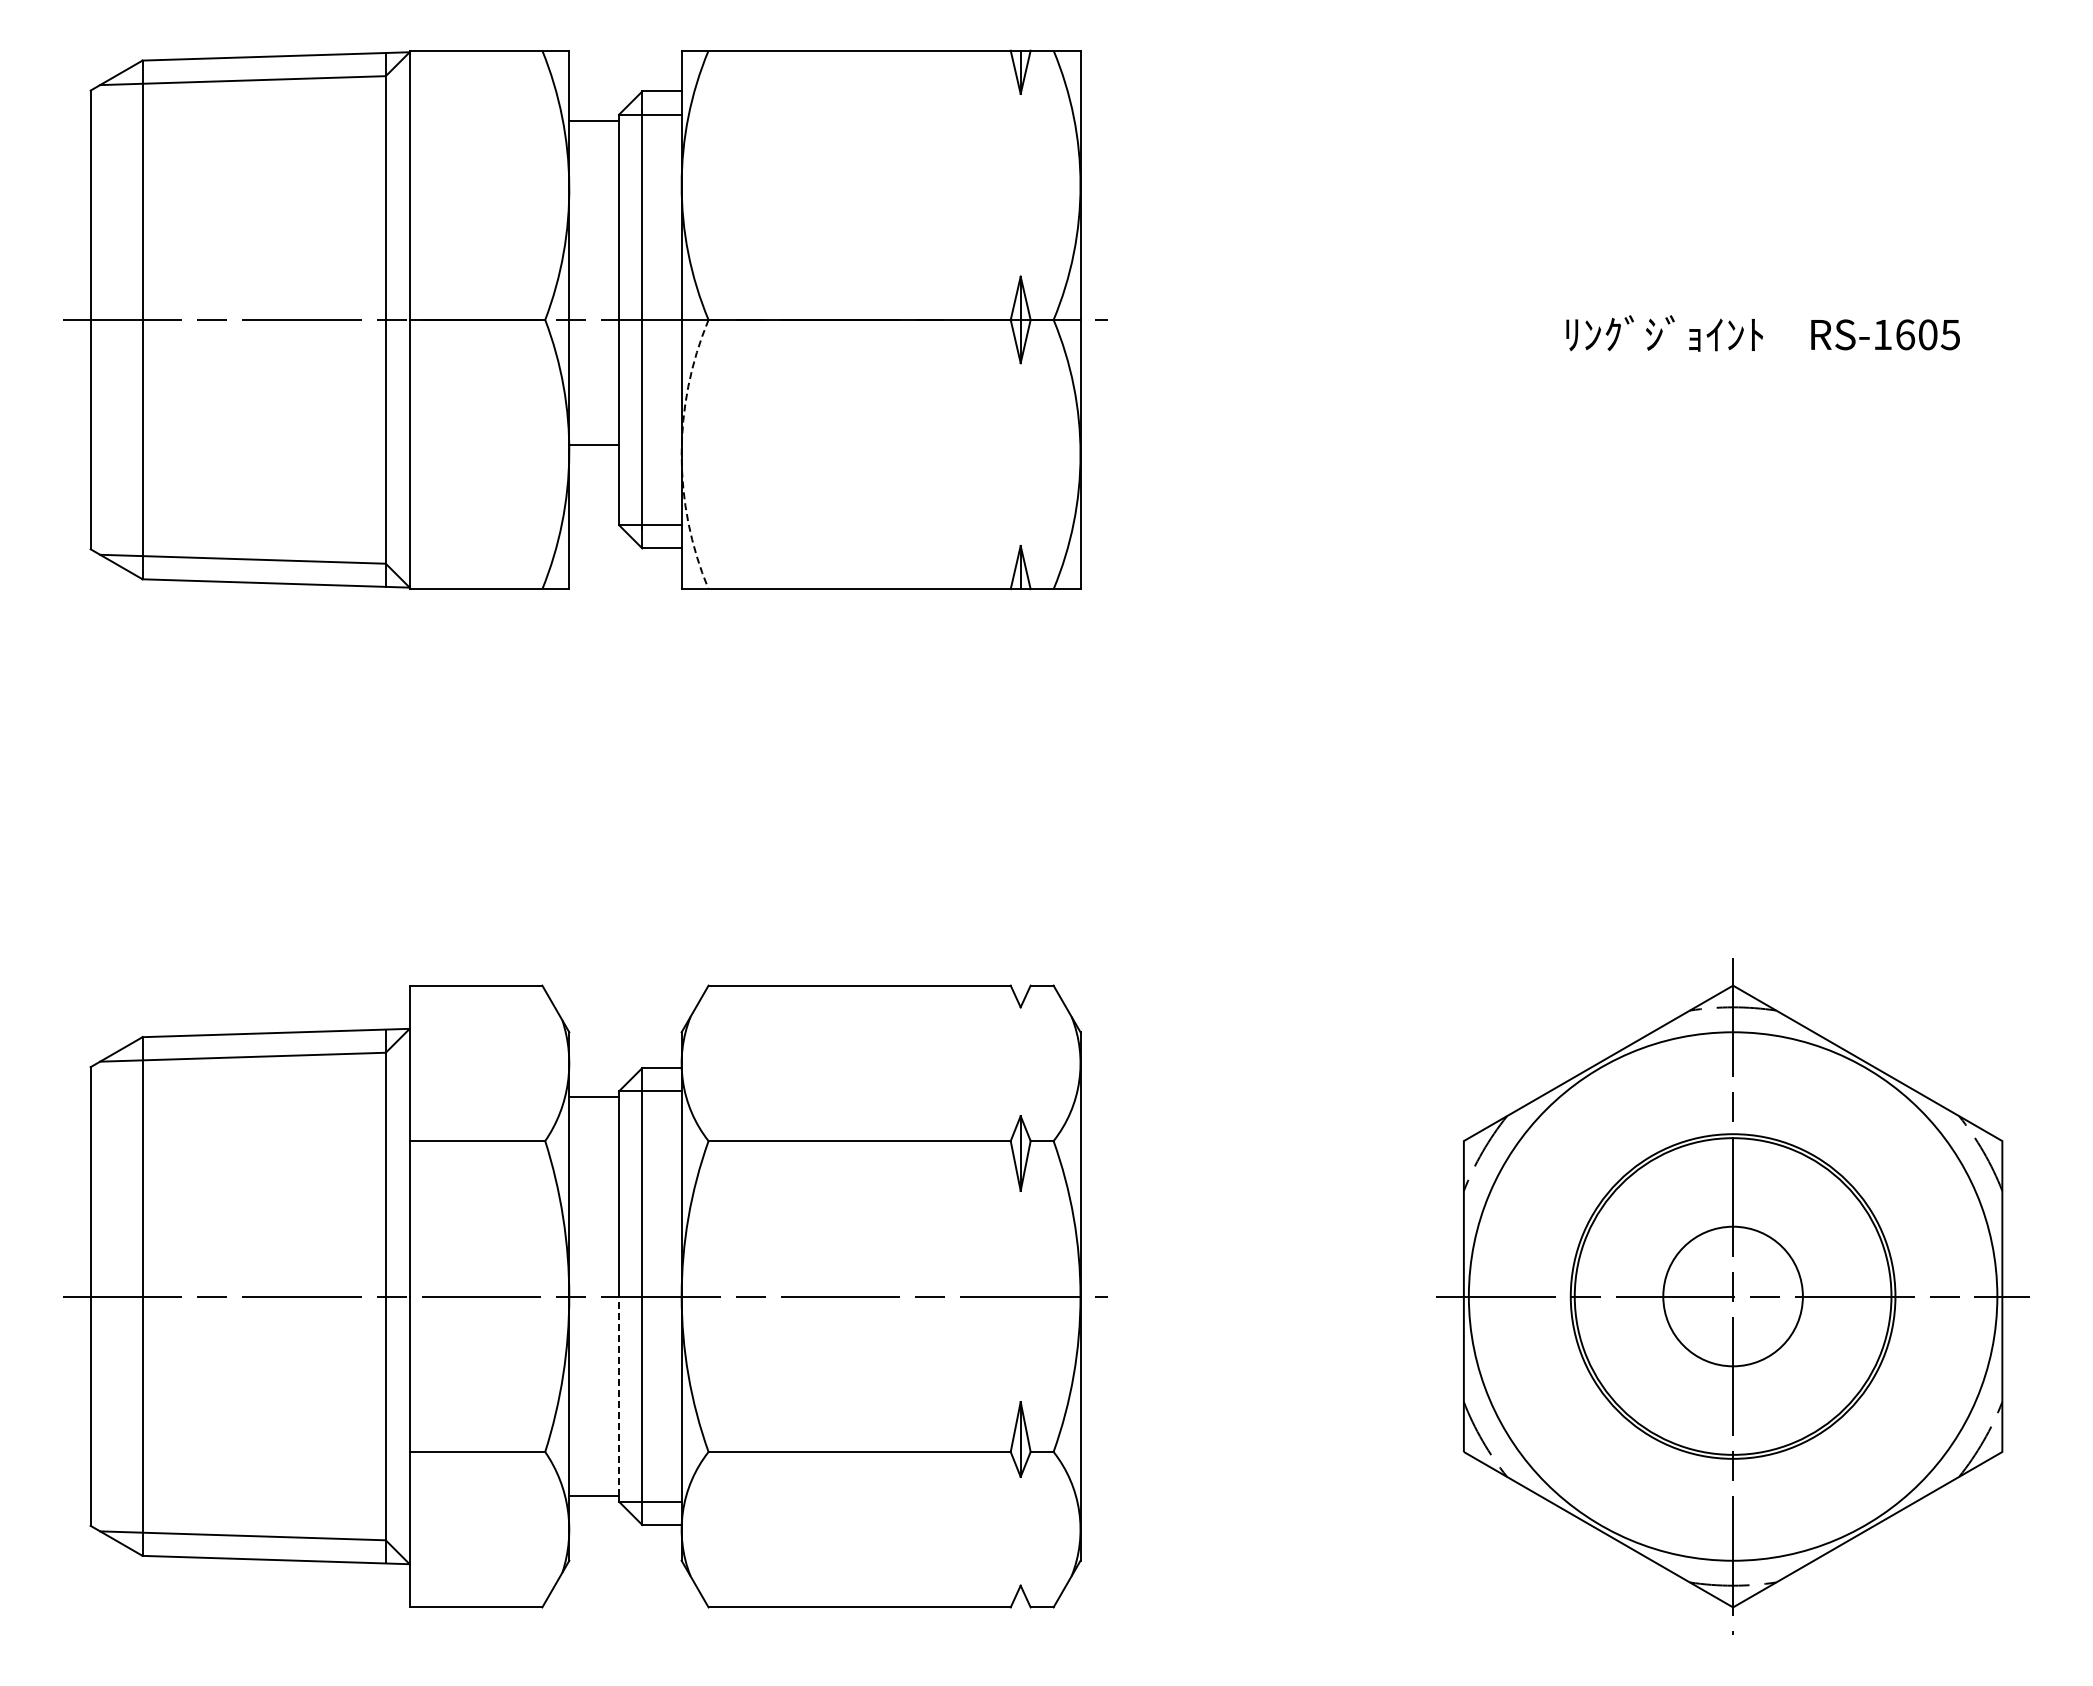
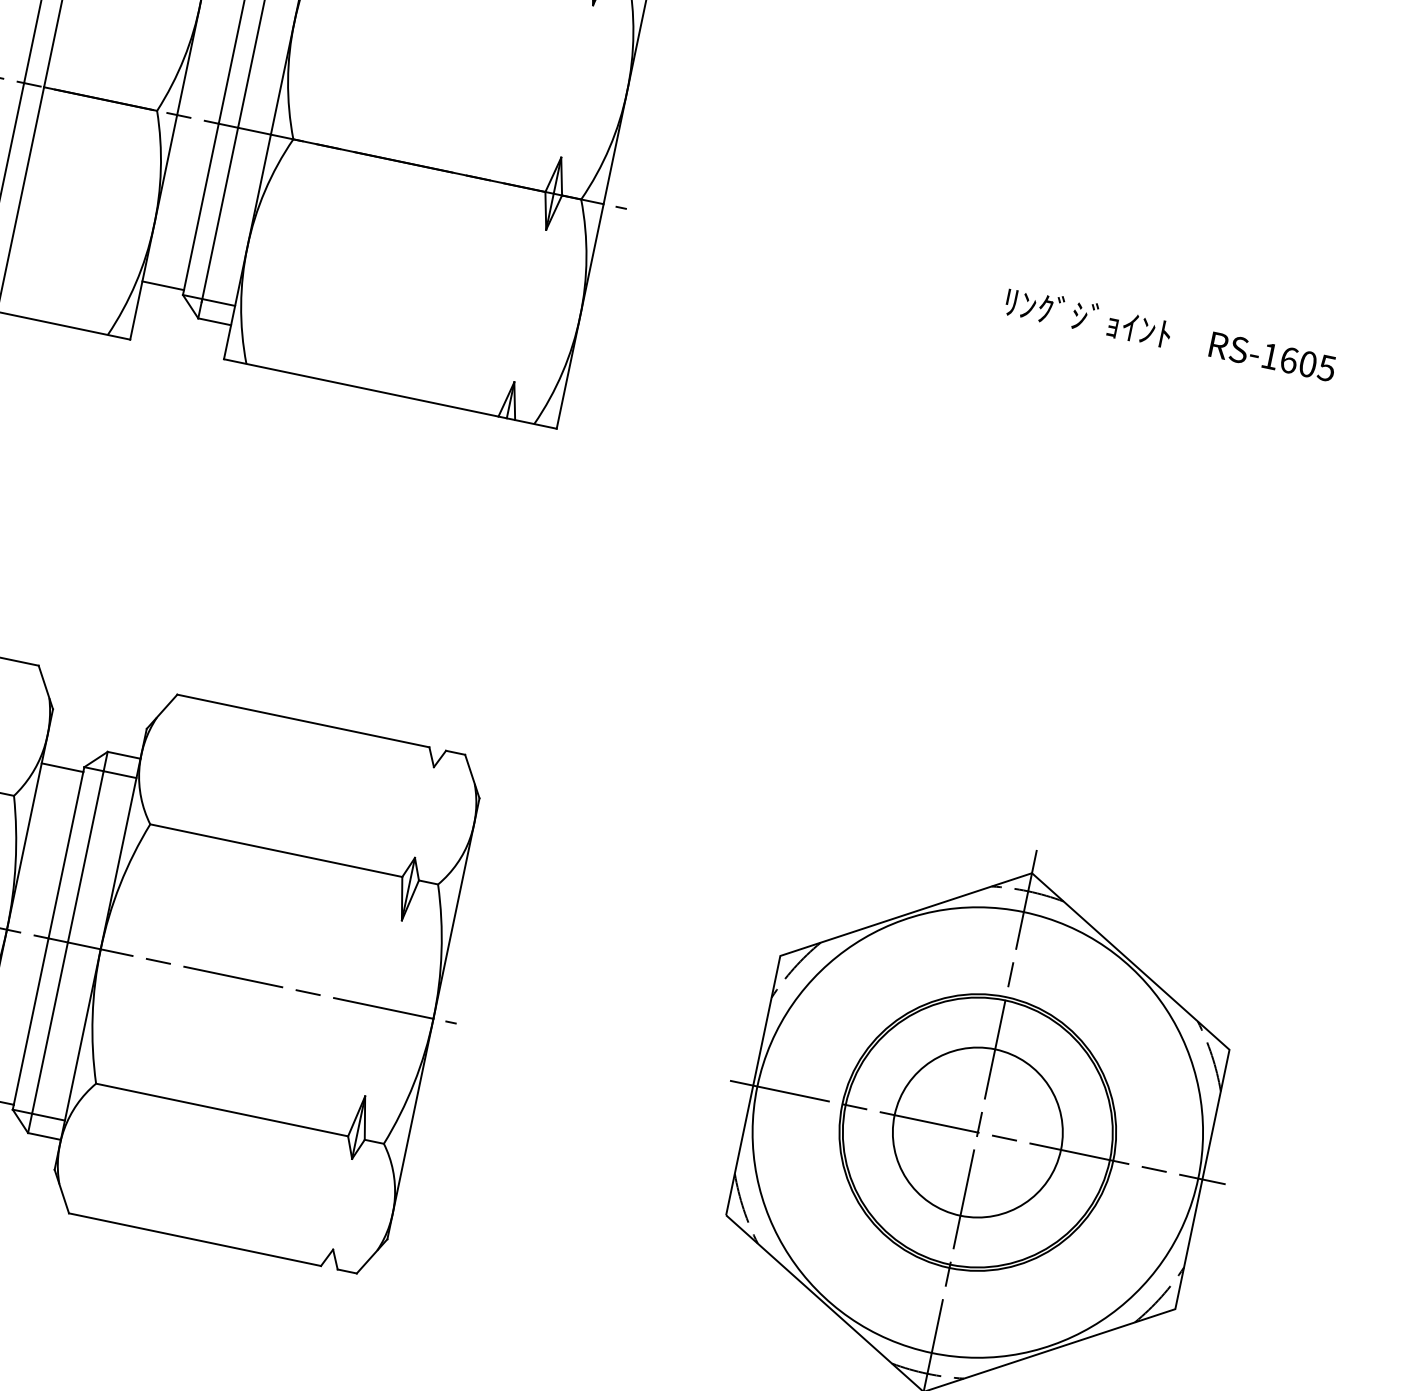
line: (594, 445) -> (163, 285), moved
arc: (681, 454) -> (247, 246), dashed -> solid
circle: (1732, 1296) -> (977, 1132), size x1.43
line: (619, 1396) -> (31, 1021), dashed -> solid

